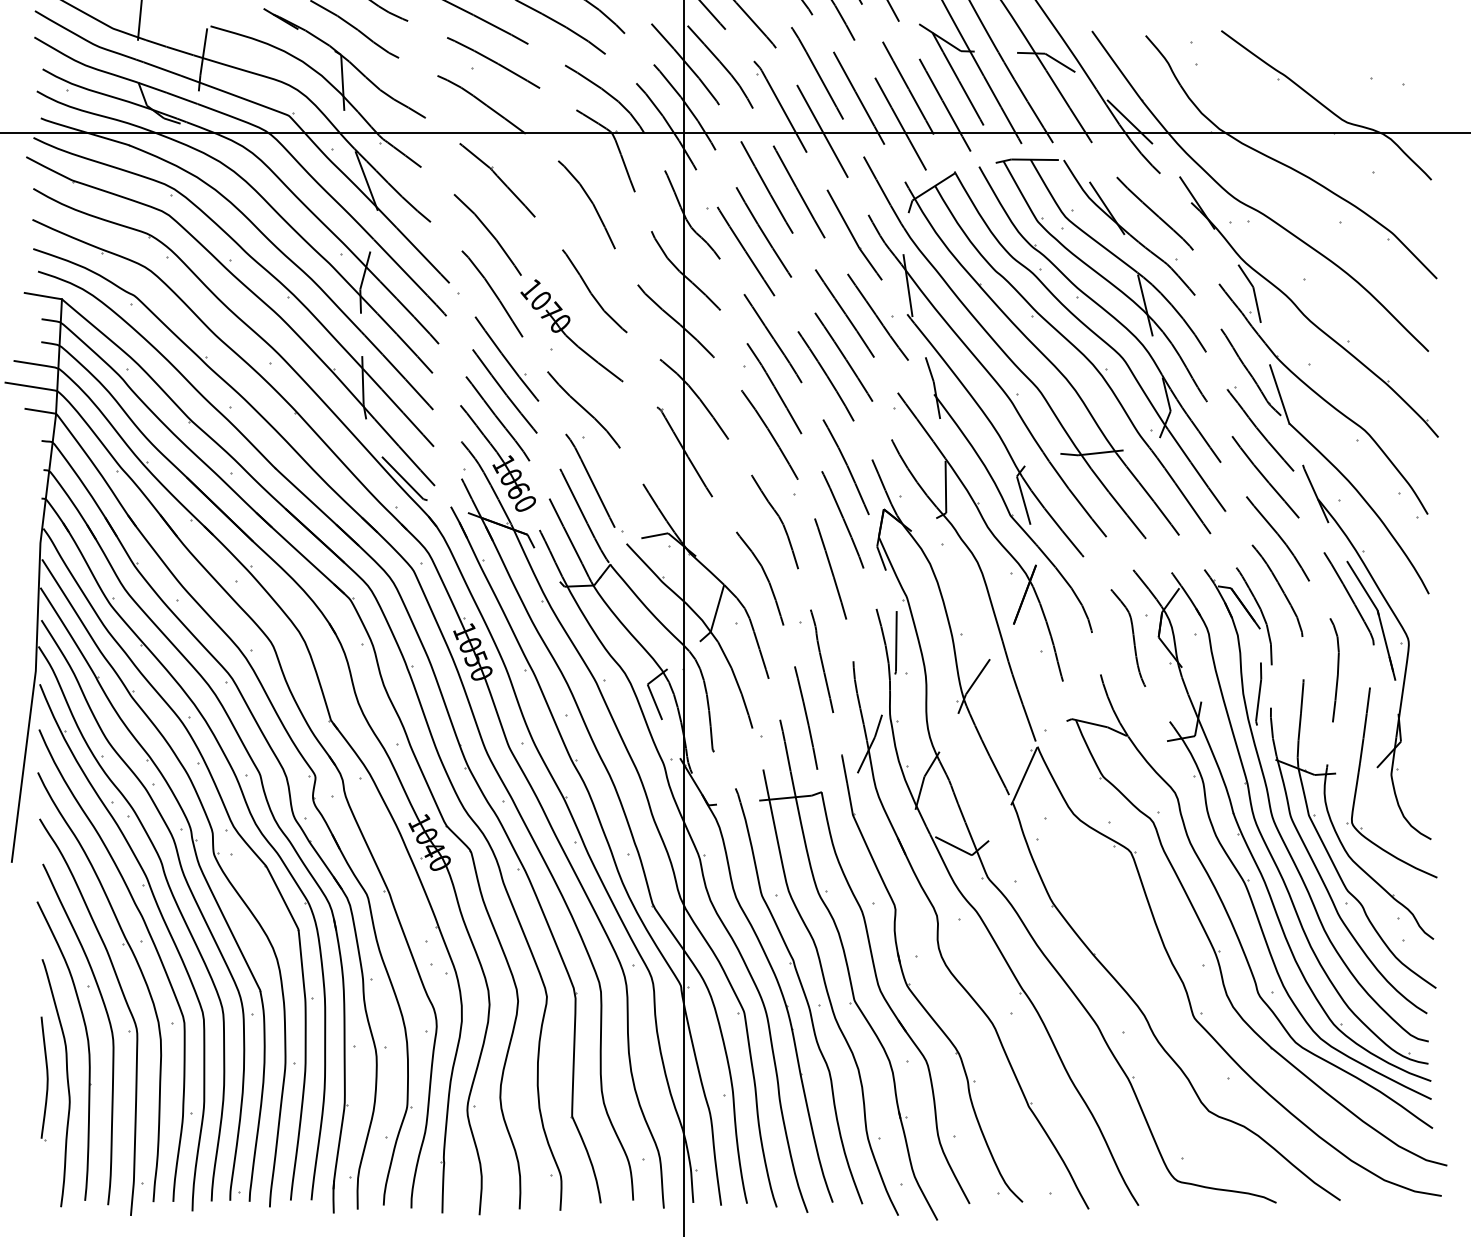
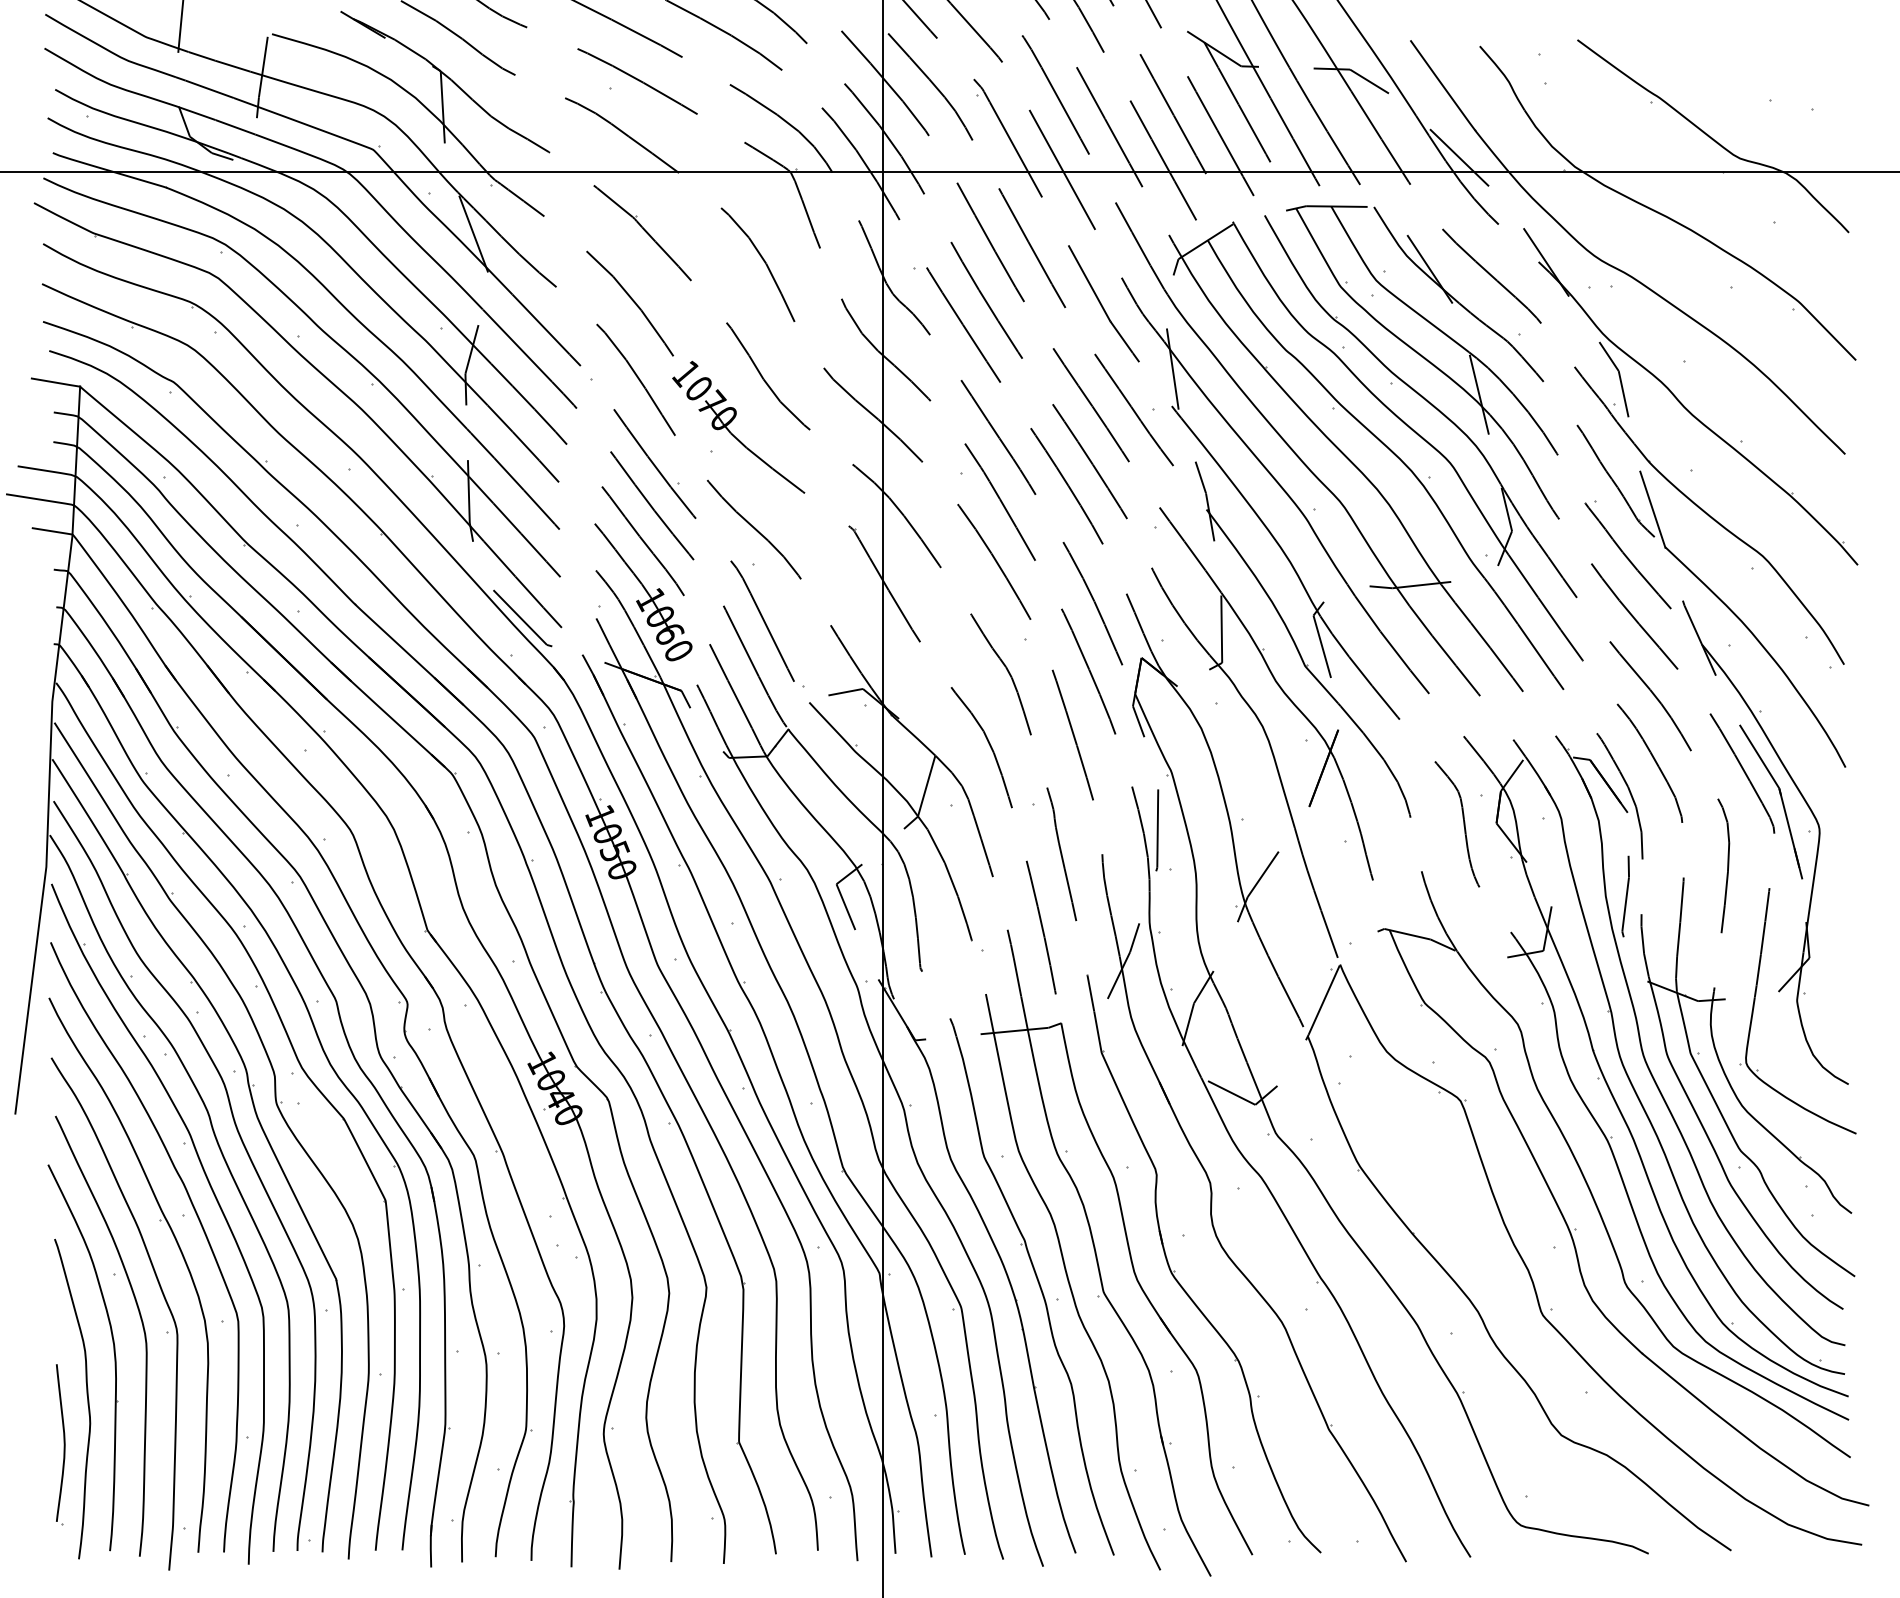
part: (44, 1078) -> (60, 1444), moved

